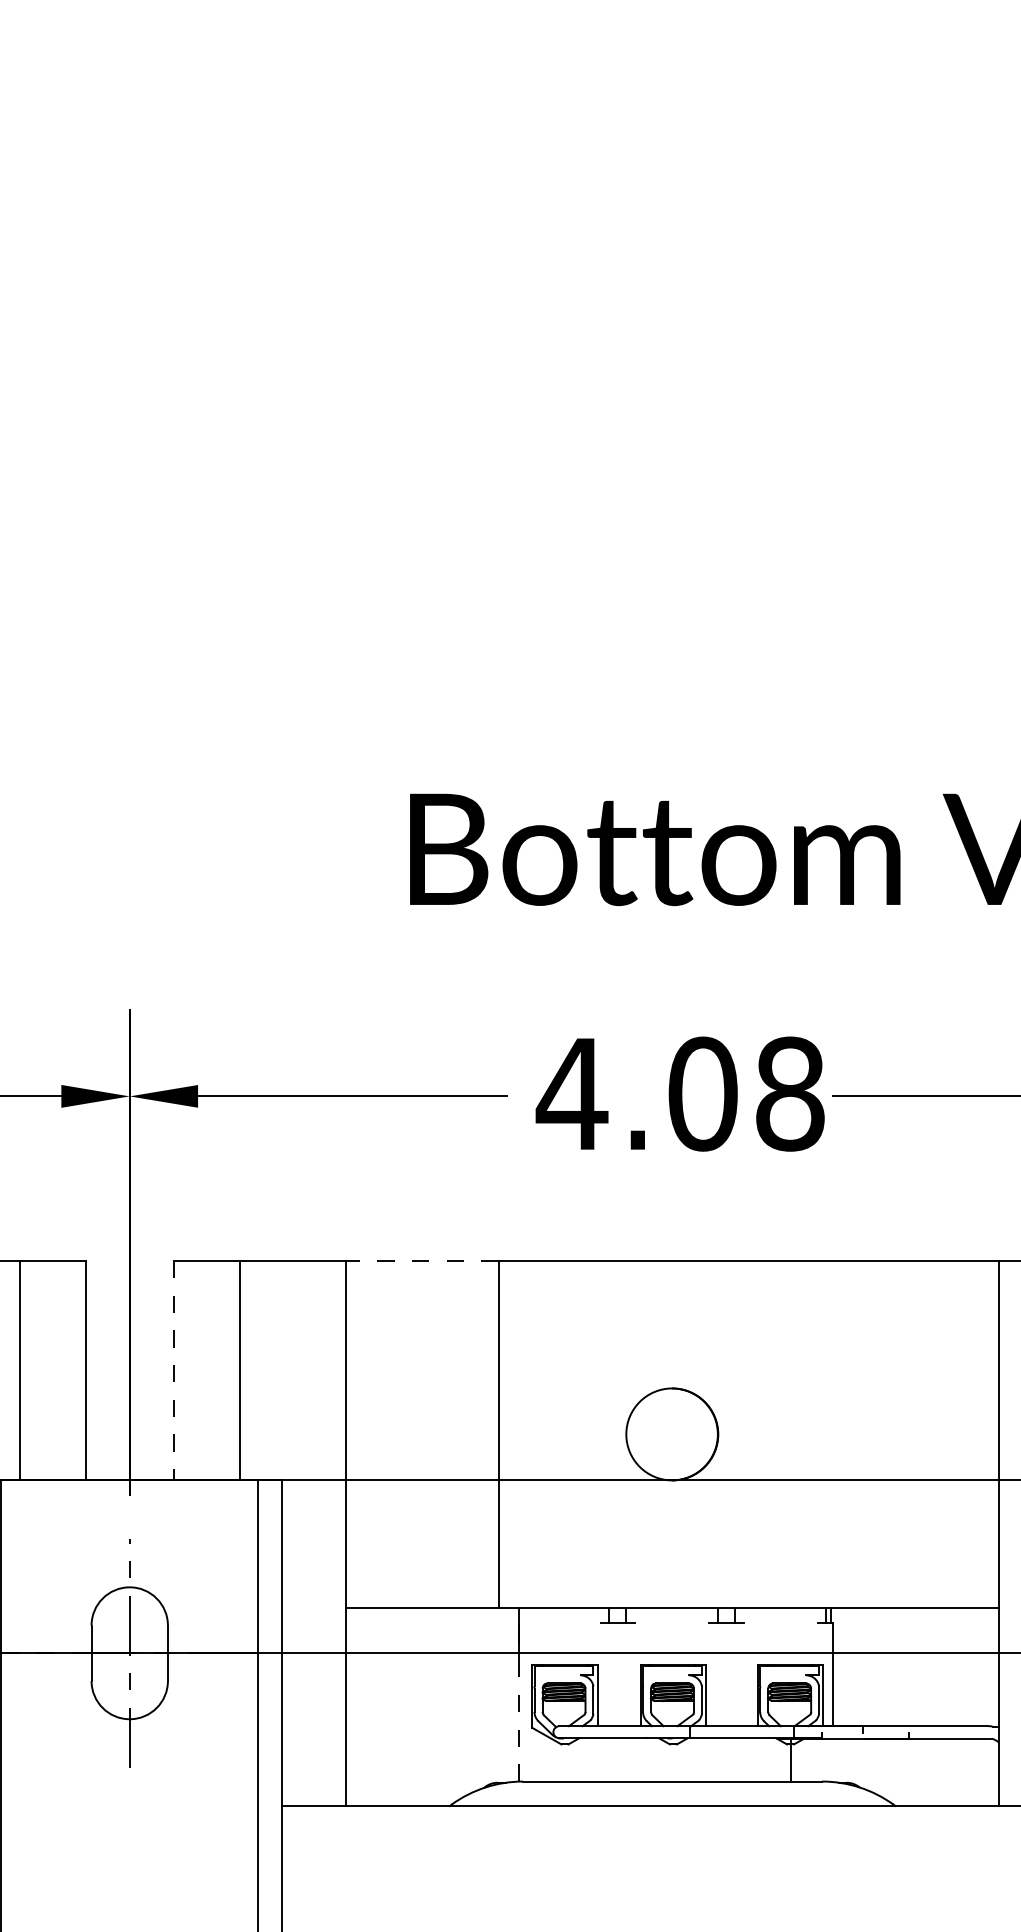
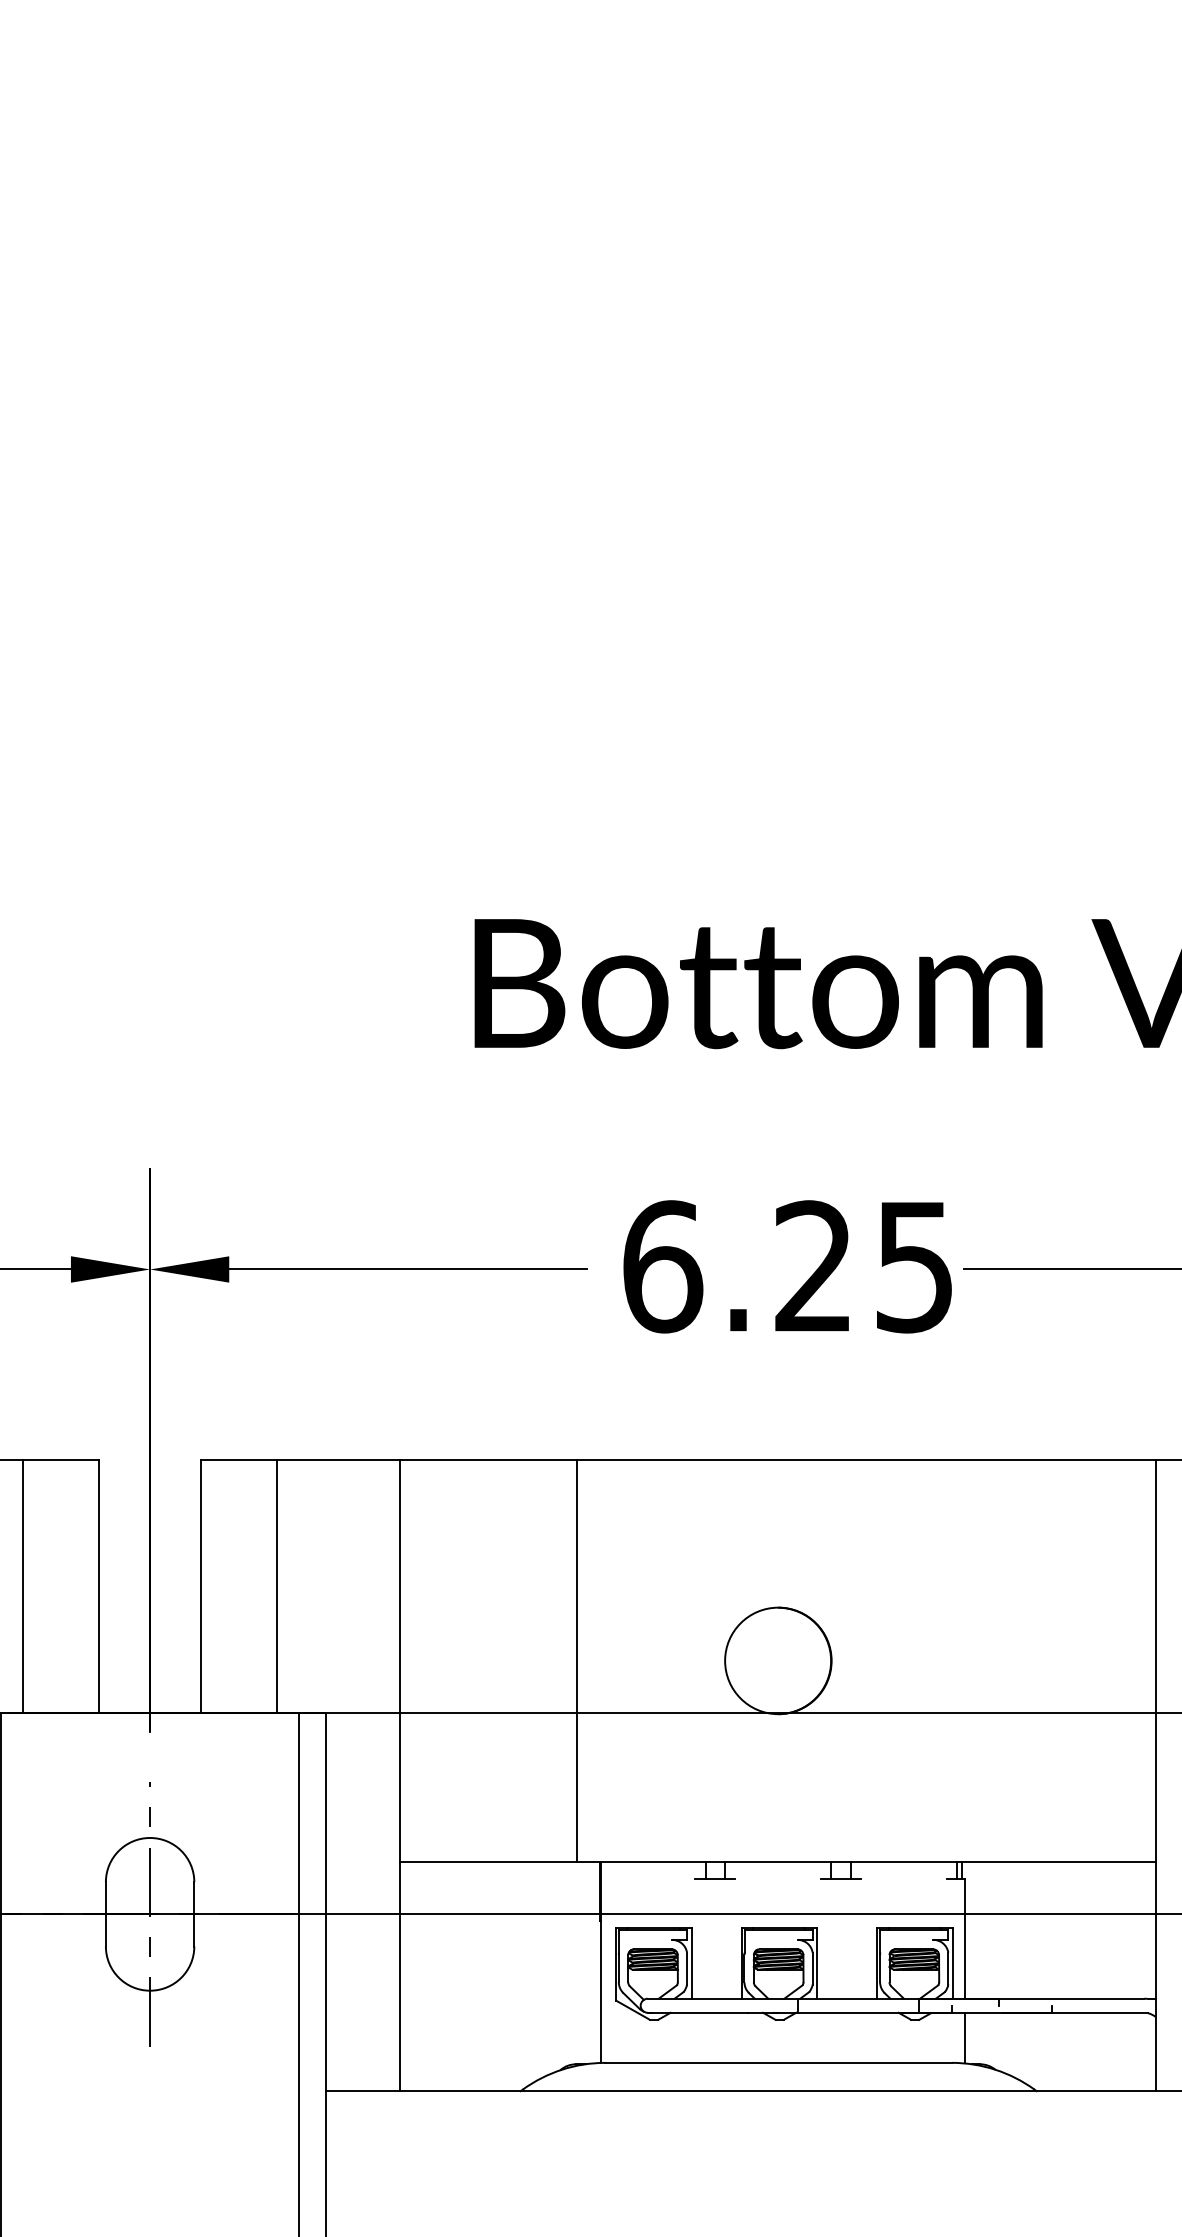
text: (680, 1093) -> (787, 1266), 4.08 -> 6.25
line: (421, 1260) -> (488, 1459), dashed -> solid
line: (174, 1370) -> (201, 1586), dashed -> solid
line: (519, 1694) -> (601, 1962), dashed -> solid
line: (790, 1760) -> (964, 2038), moved

